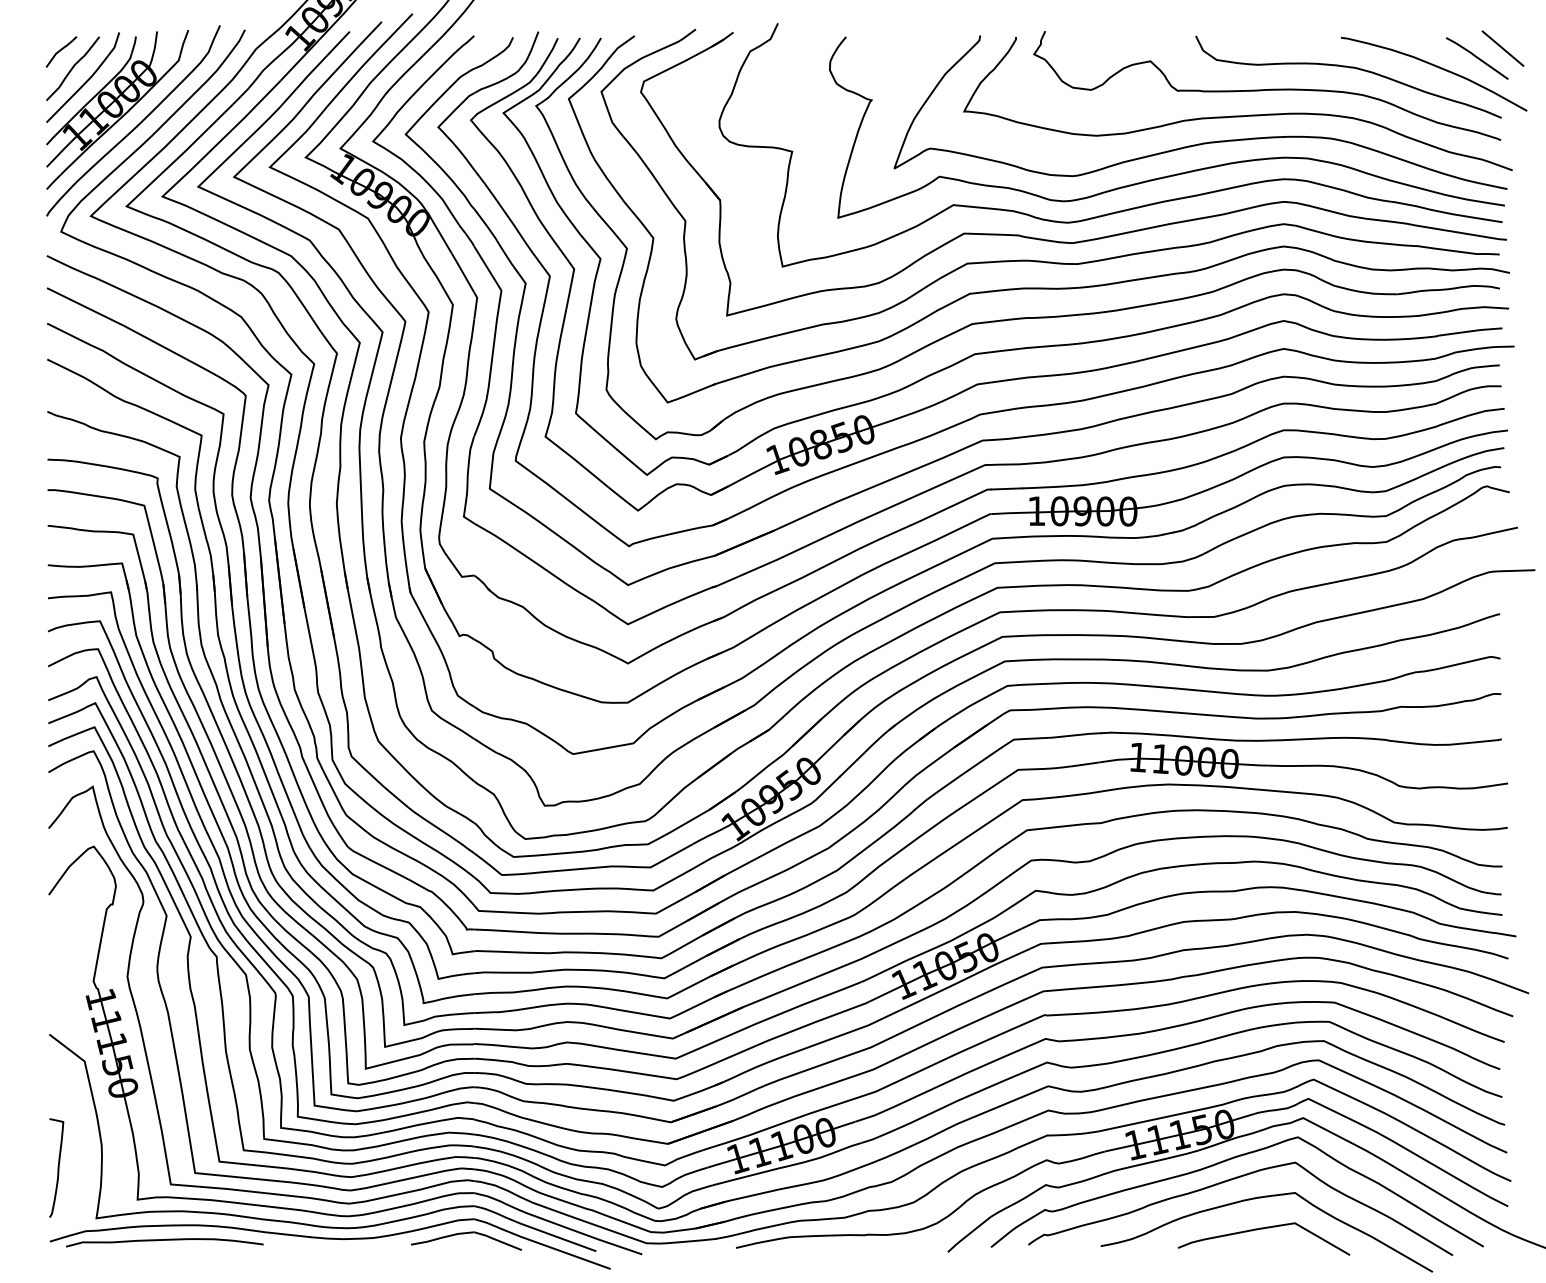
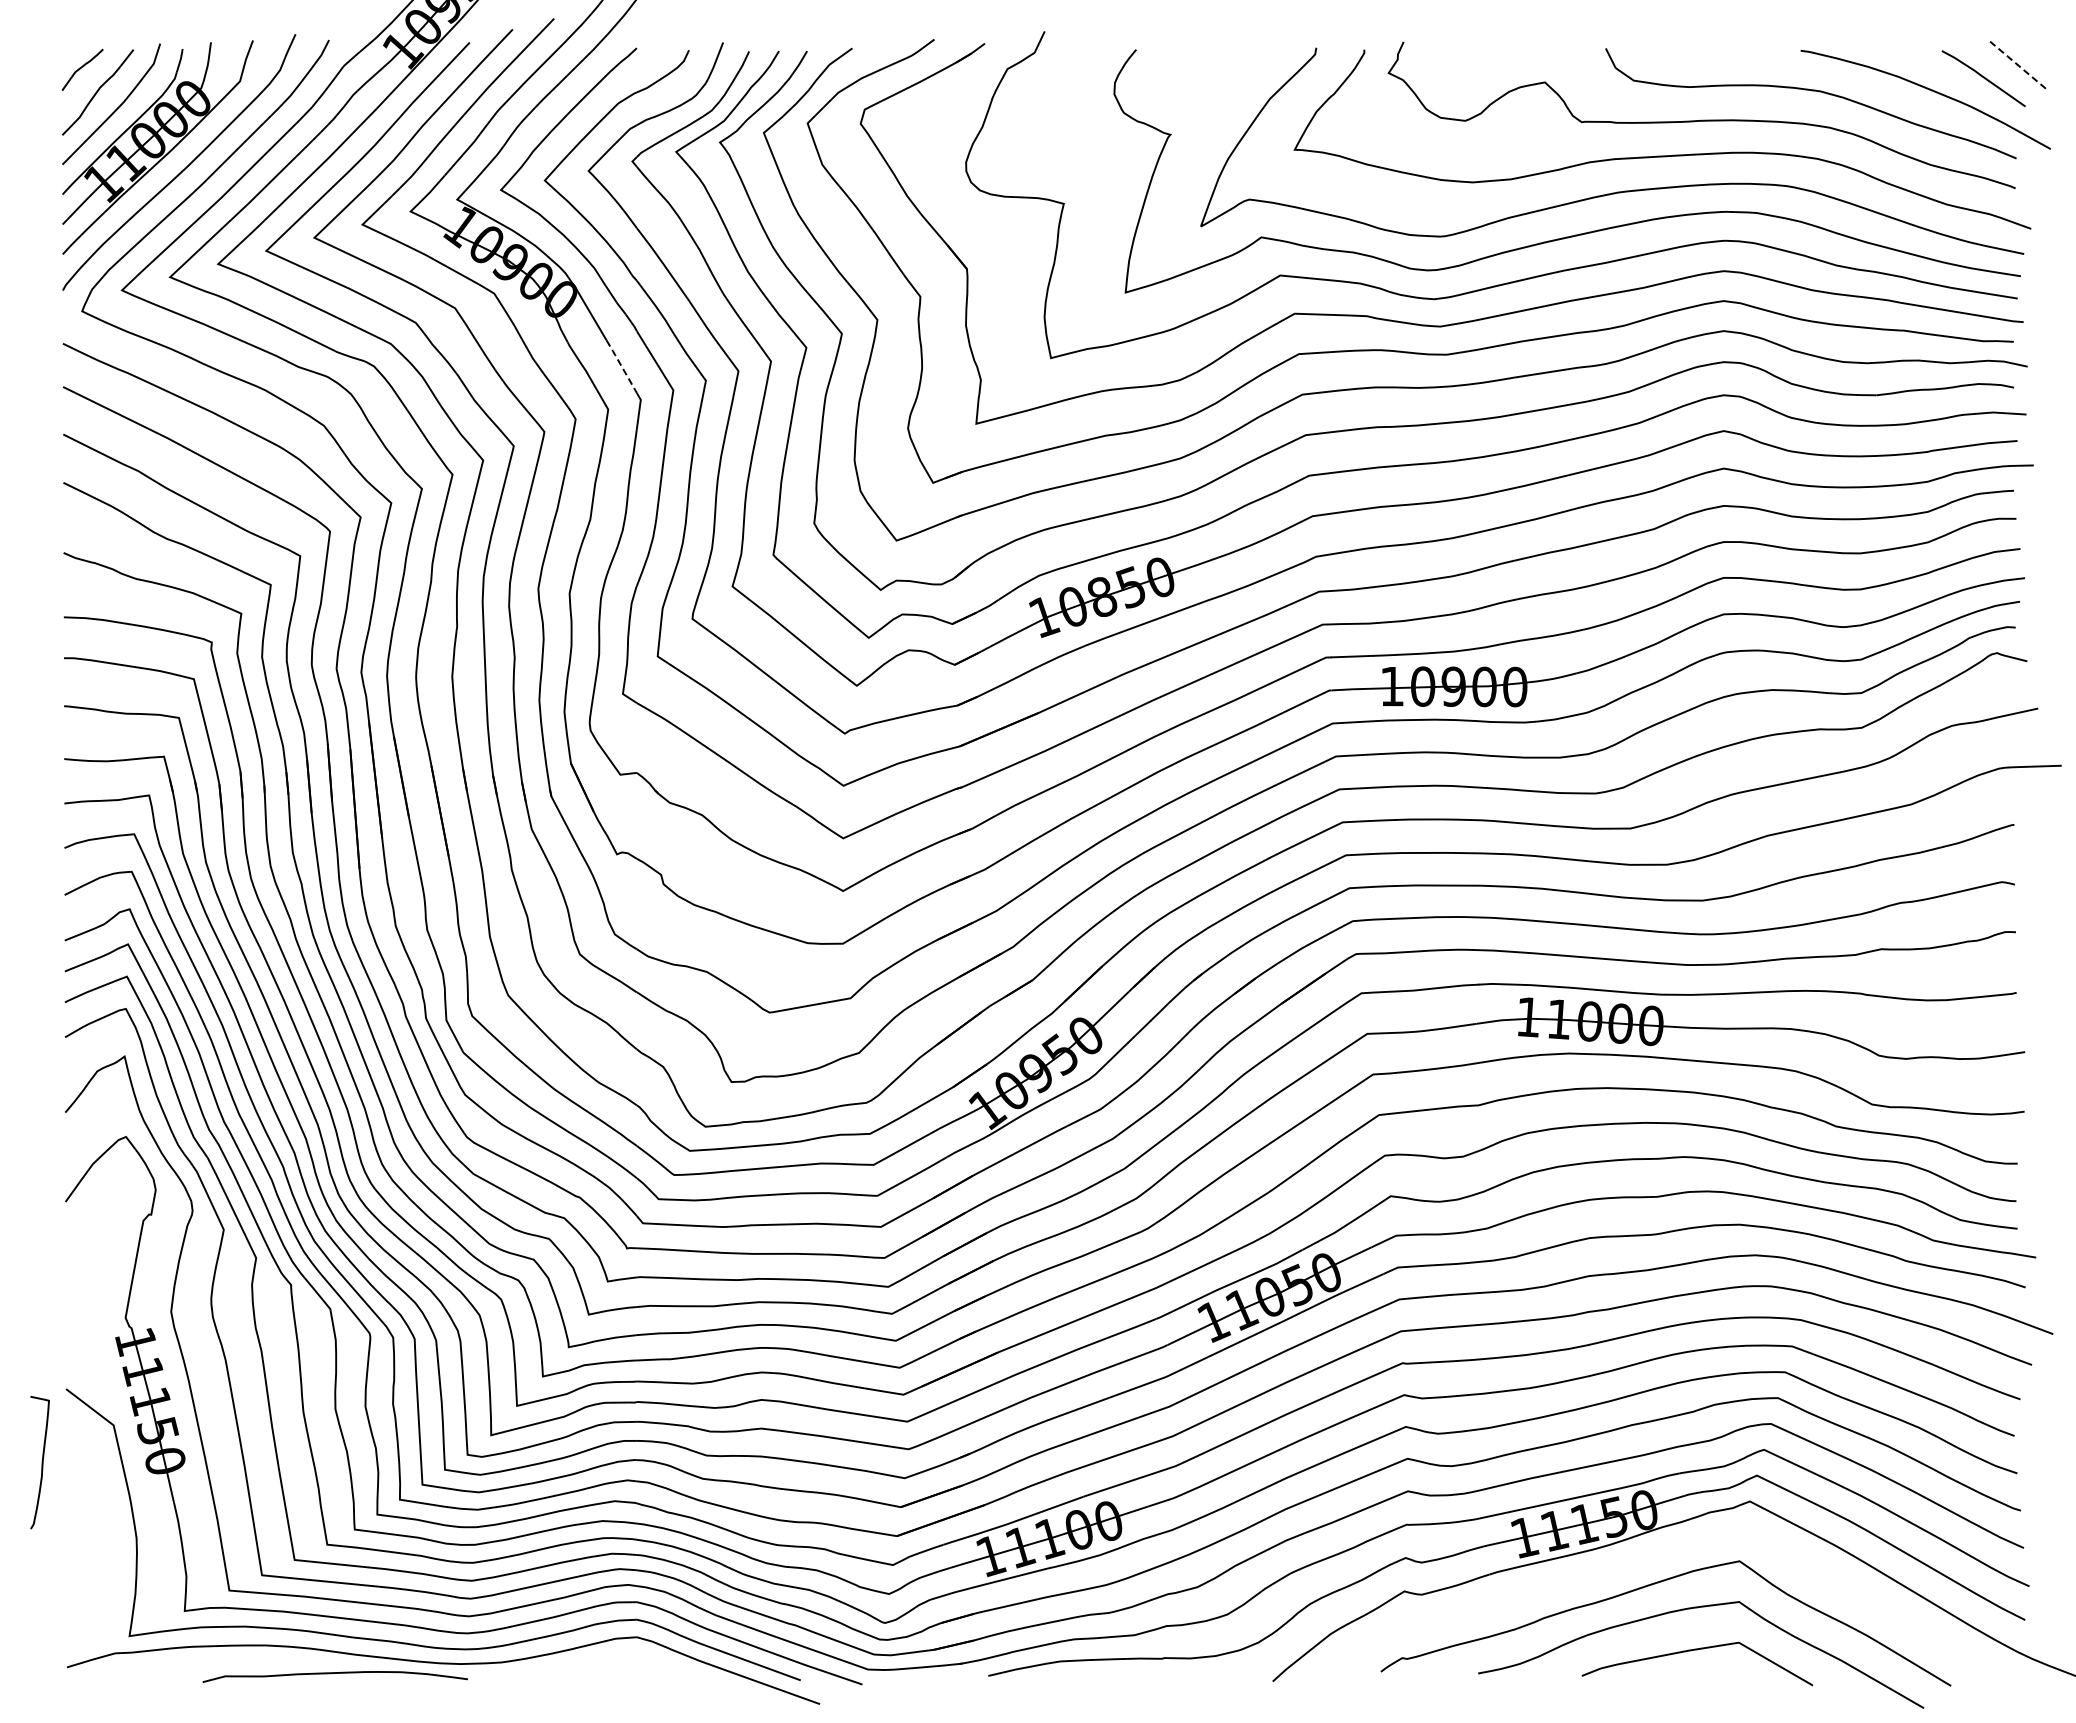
line: (1502, 47) -> (2017, 64), solid -> dashed
line: (462, 272) -> (621, 365), solid -> dashed
curve: (1226, 1161) -> (1646, 1559), removed
curve: (57, 1168) -> (41, 1462), moved
part: (463, 1234) -> (622, 1657), removed
curve: (164, 1240) -> (334, 1673), moved

